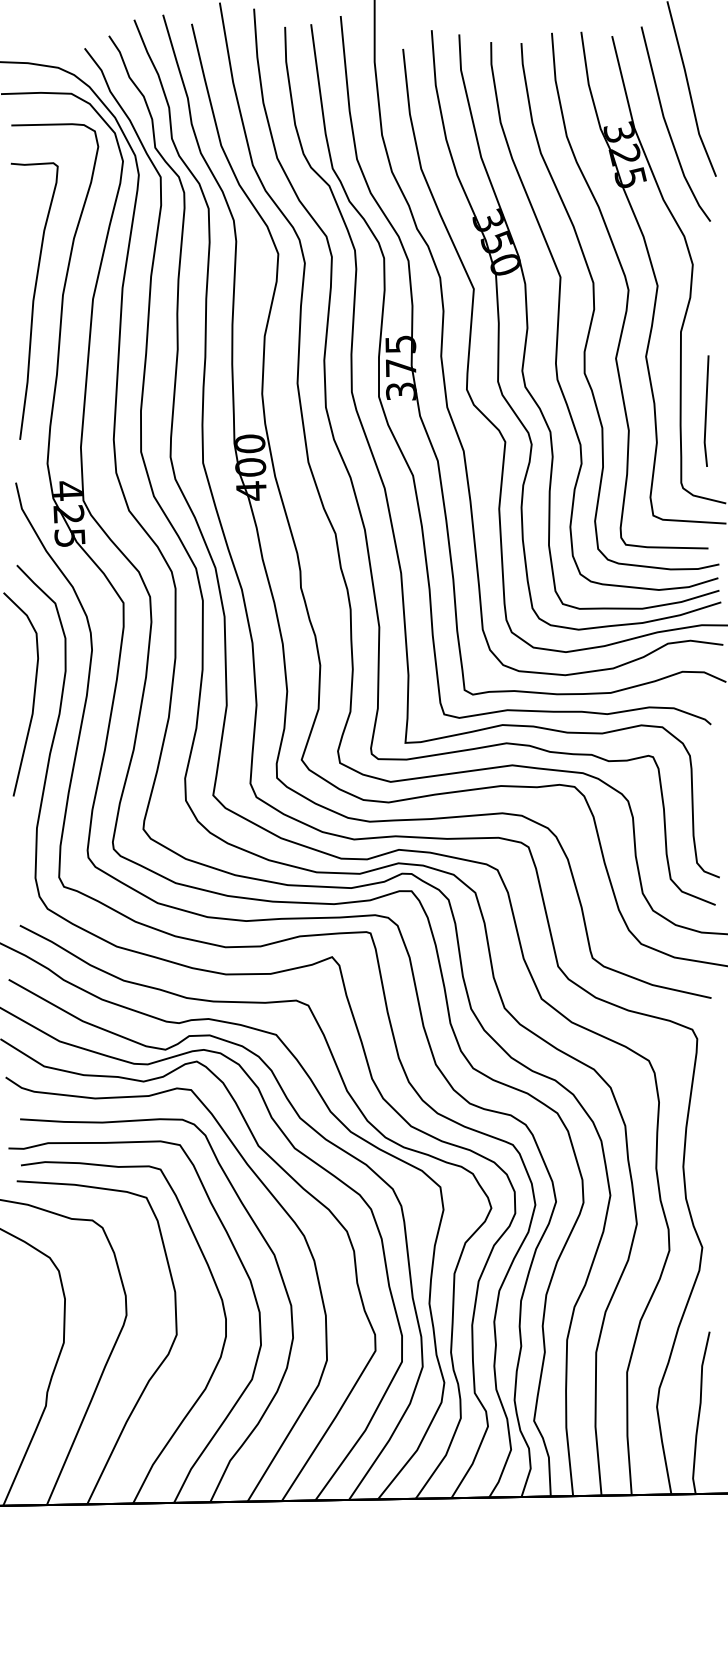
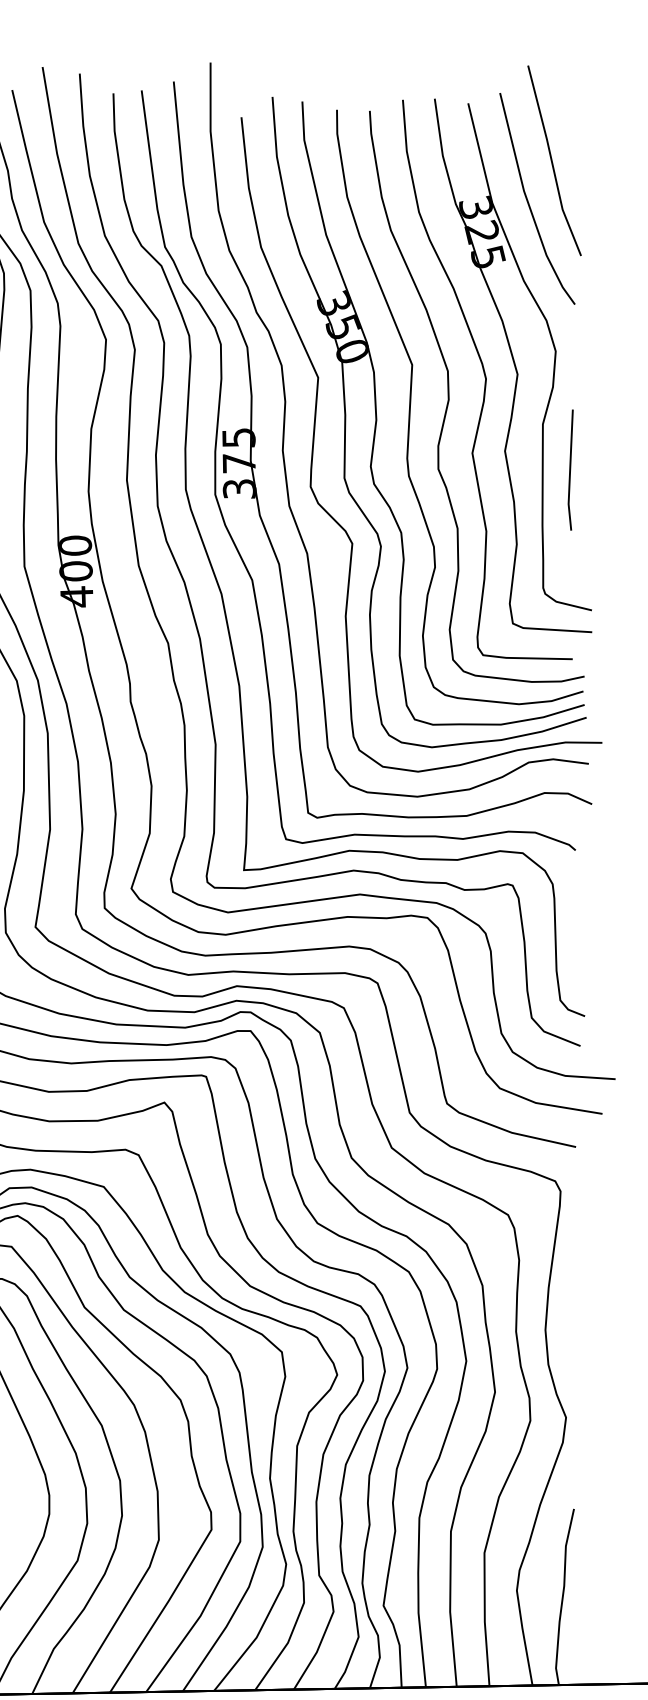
line: (706, 410) -> (570, 469), moved

